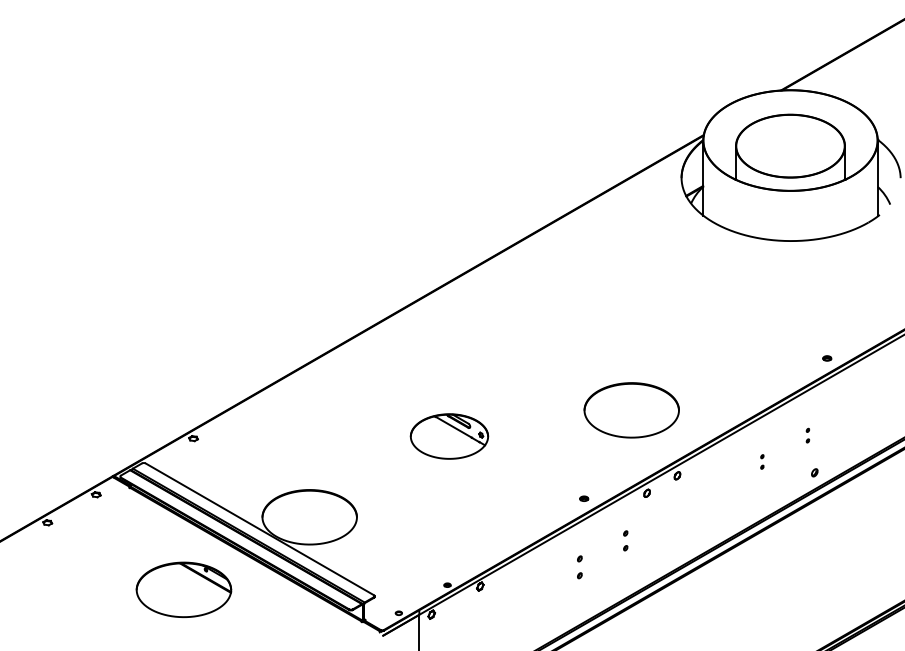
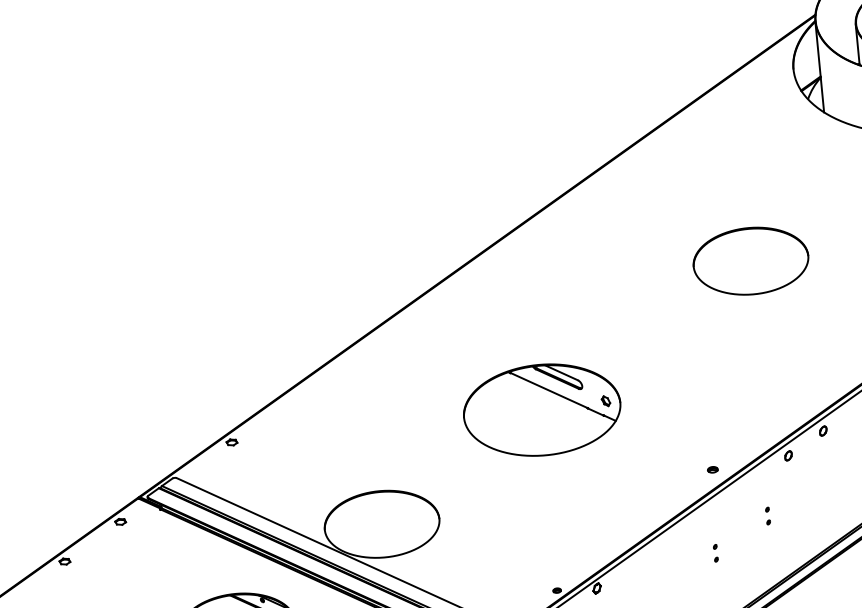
part: (631, 410) -> (750, 261), moved
part: (449, 436) -> (542, 410), size x1.67
part: (625, 540) -> (767, 515), size x0.71
part: (580, 566) -> (716, 552), size x0.62

